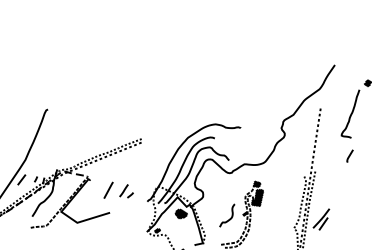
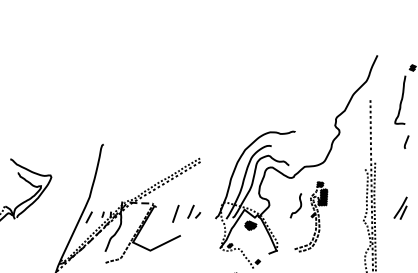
curve: (229, 218) -> (298, 208), moved
part: (321, 218) -> (400, 207), moved

